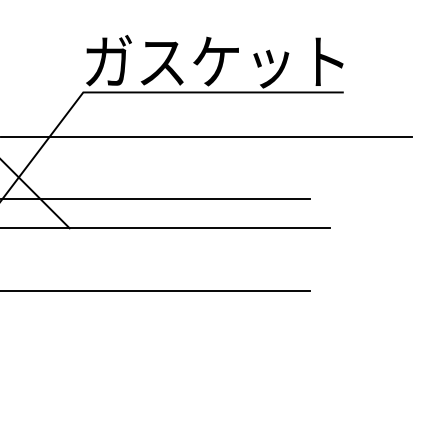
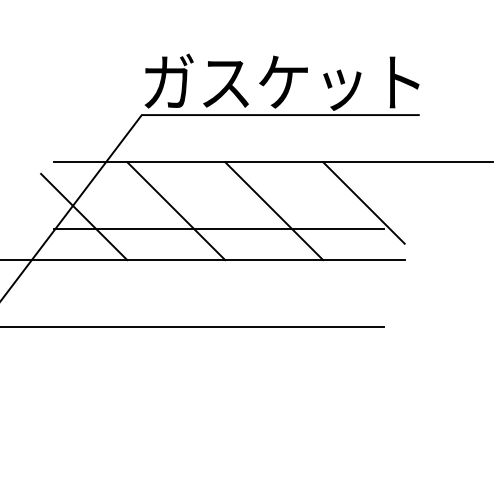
line: (291, 174) -> (363, 202), added
line: (115, 182) -> (176, 211), added
line: (207, 182) -> (274, 211), added

